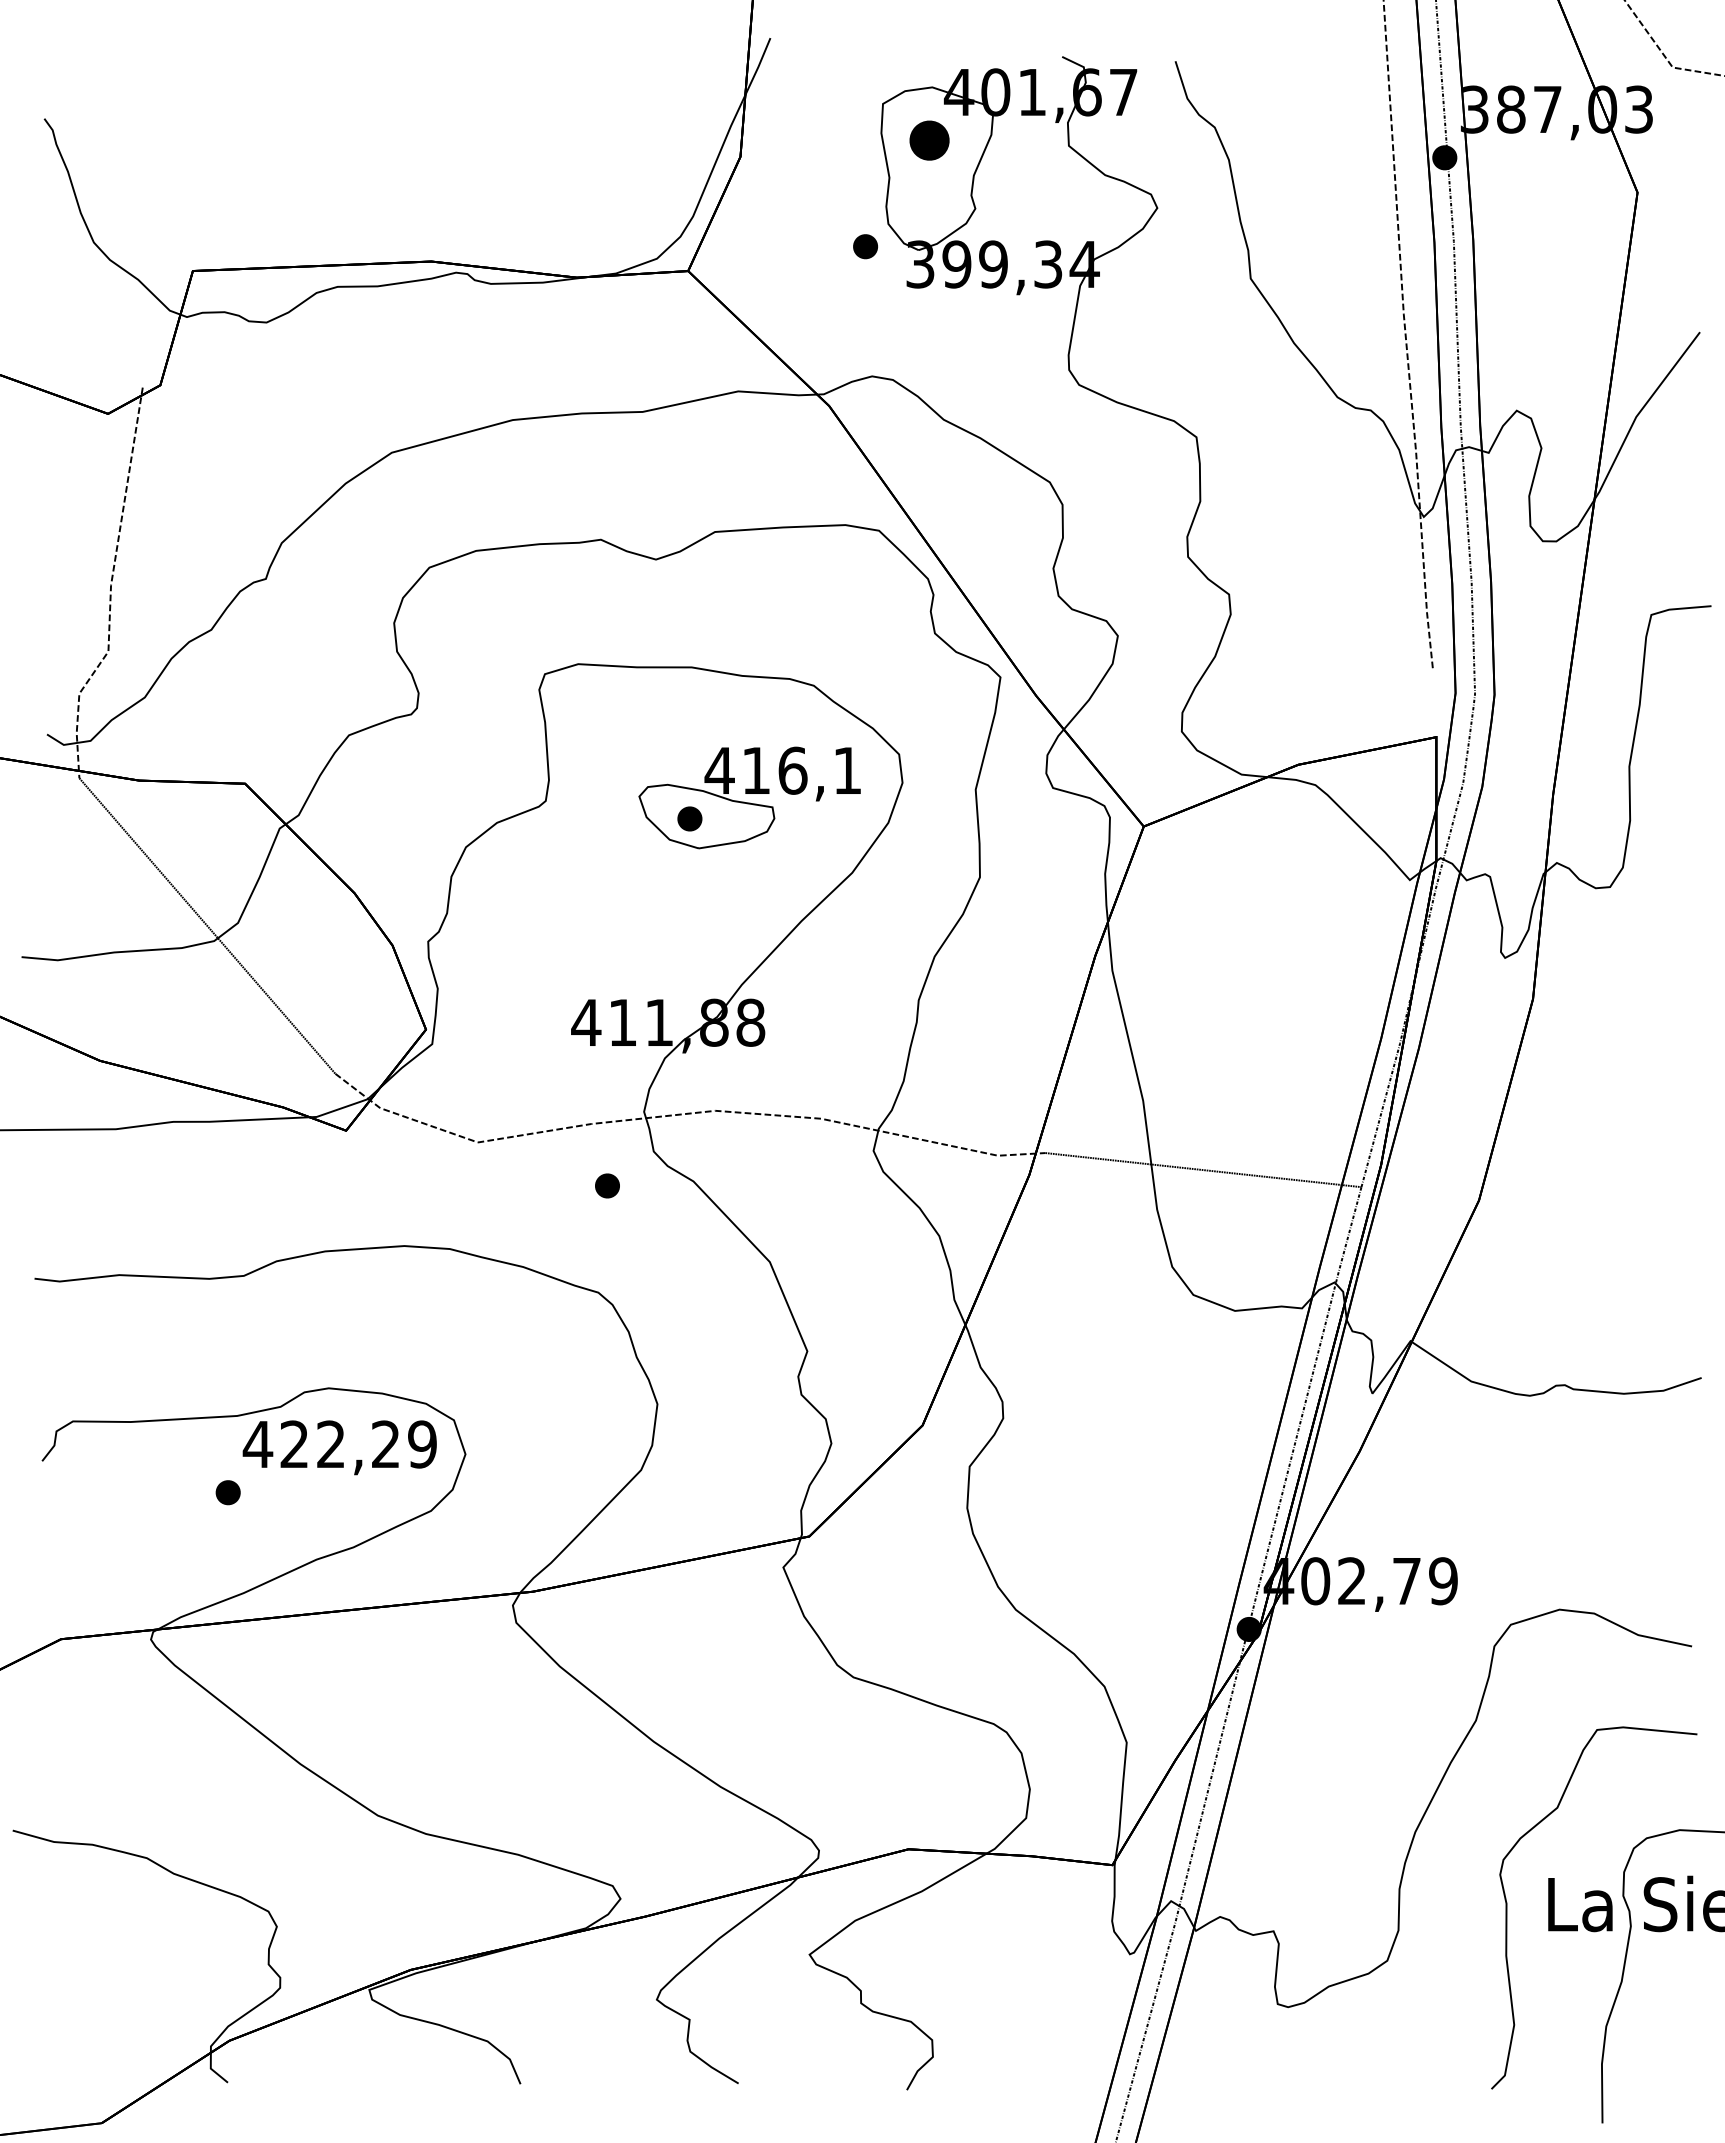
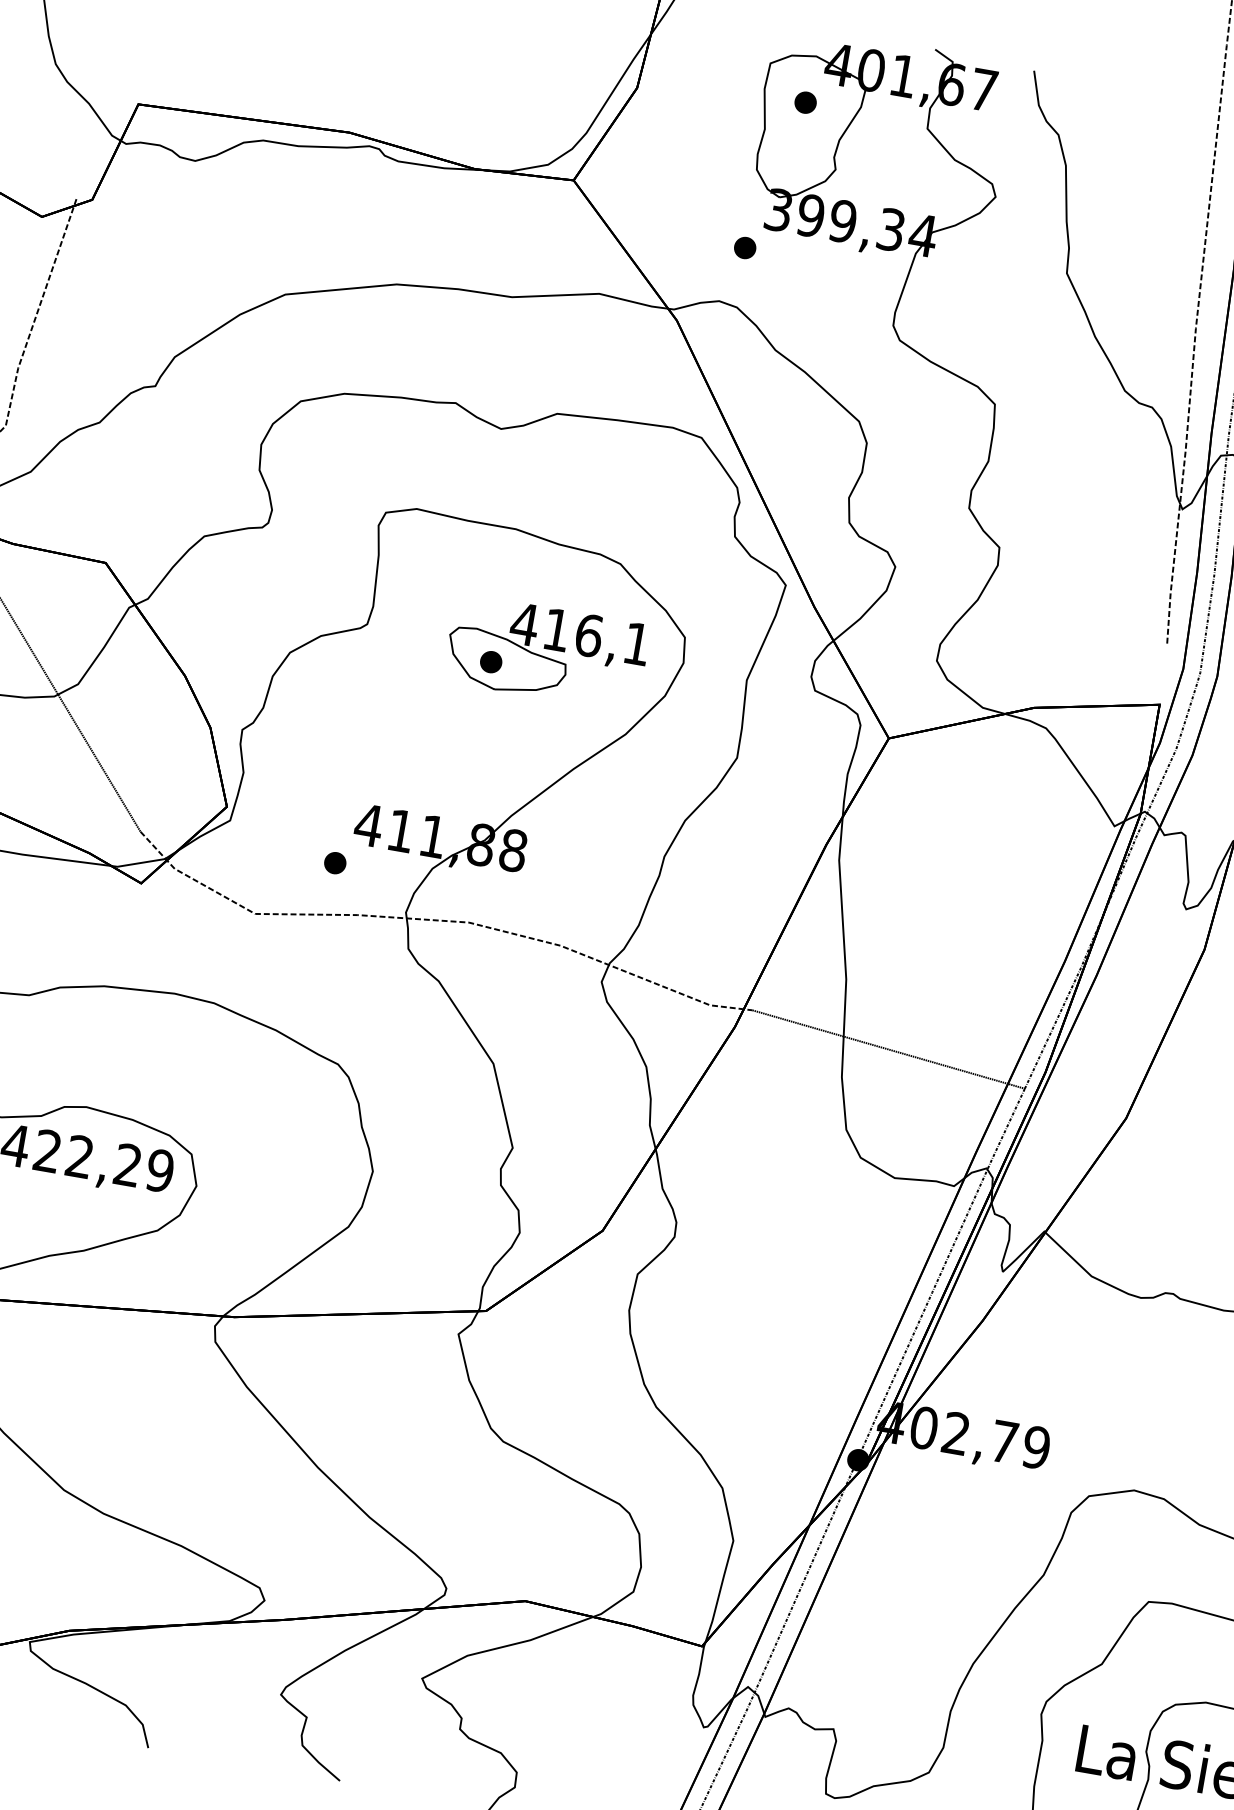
part: (928, 140) -> (804, 102), size x0.62
part: (865, 246) -> (745, 247), moved
part: (607, 1185) -> (335, 862), moved

